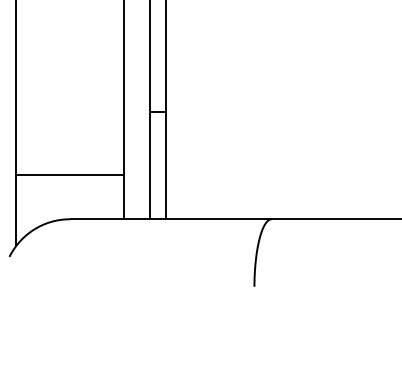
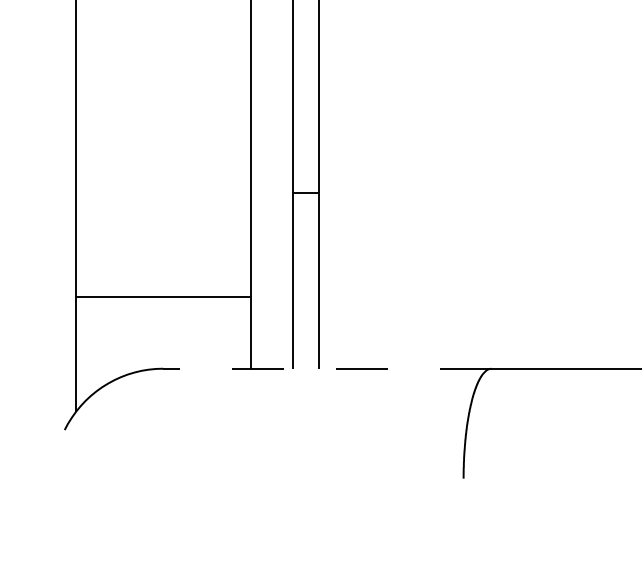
line: (170, 219) -> (326, 369), solid -> dashed

